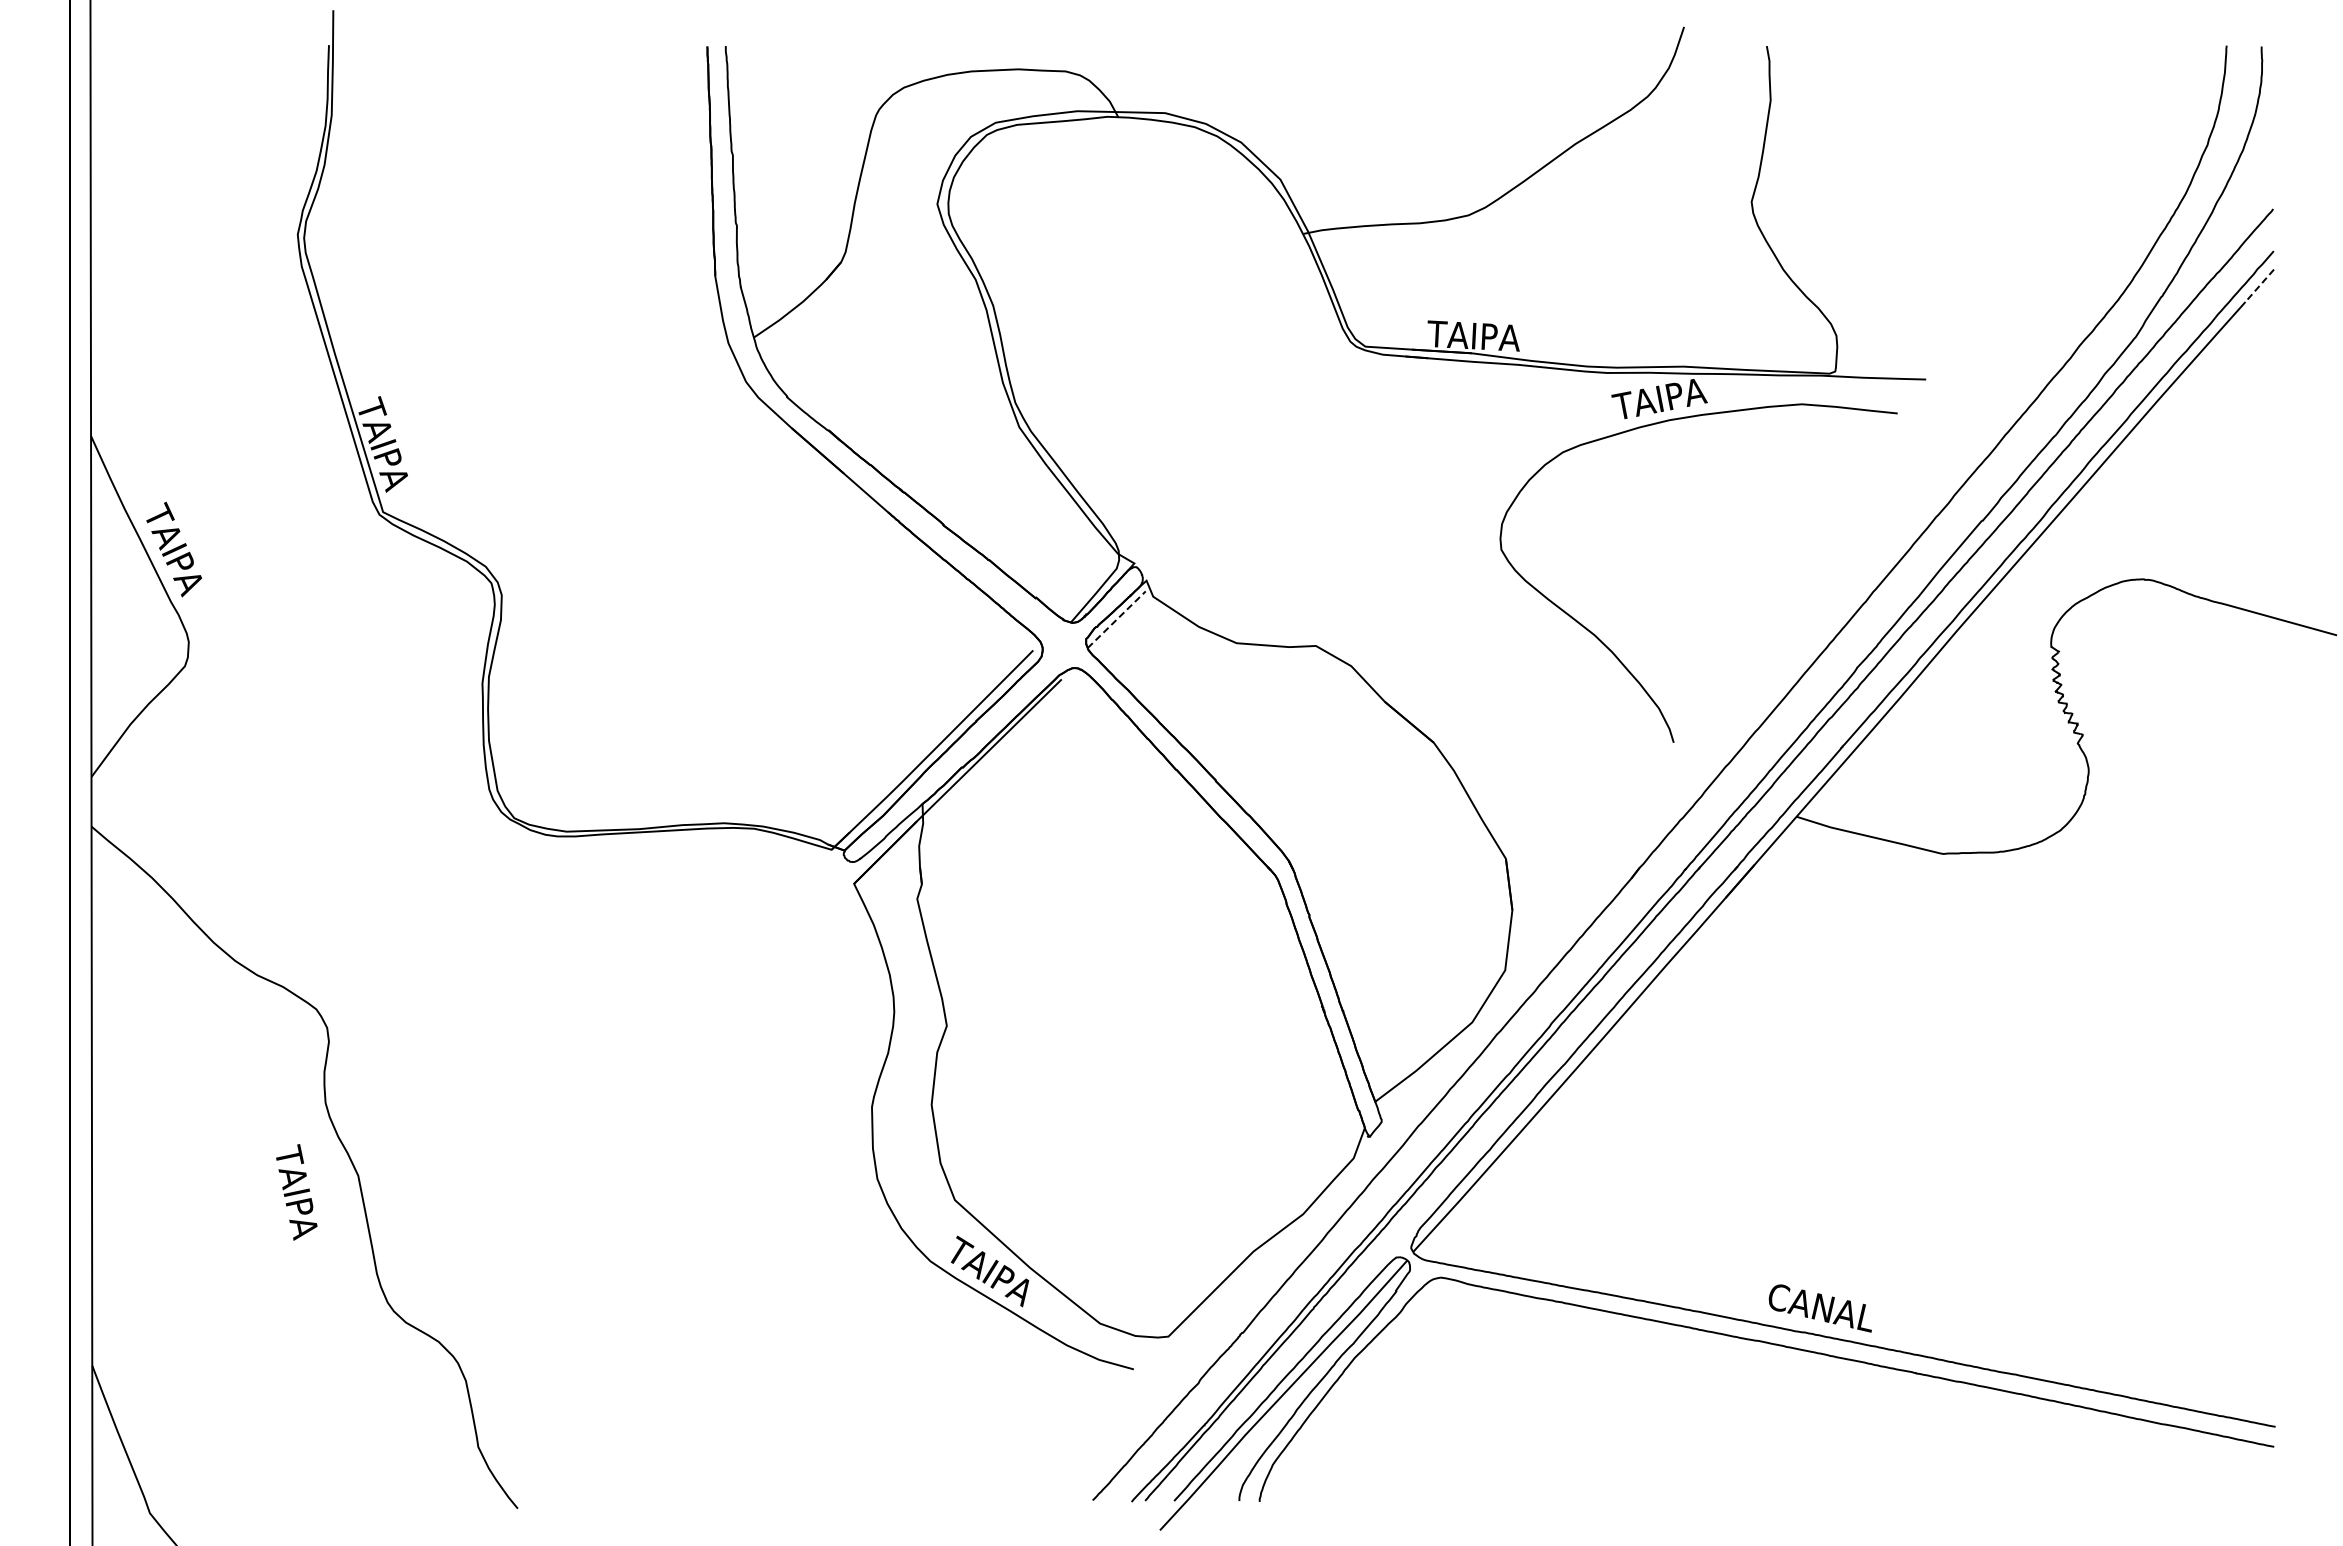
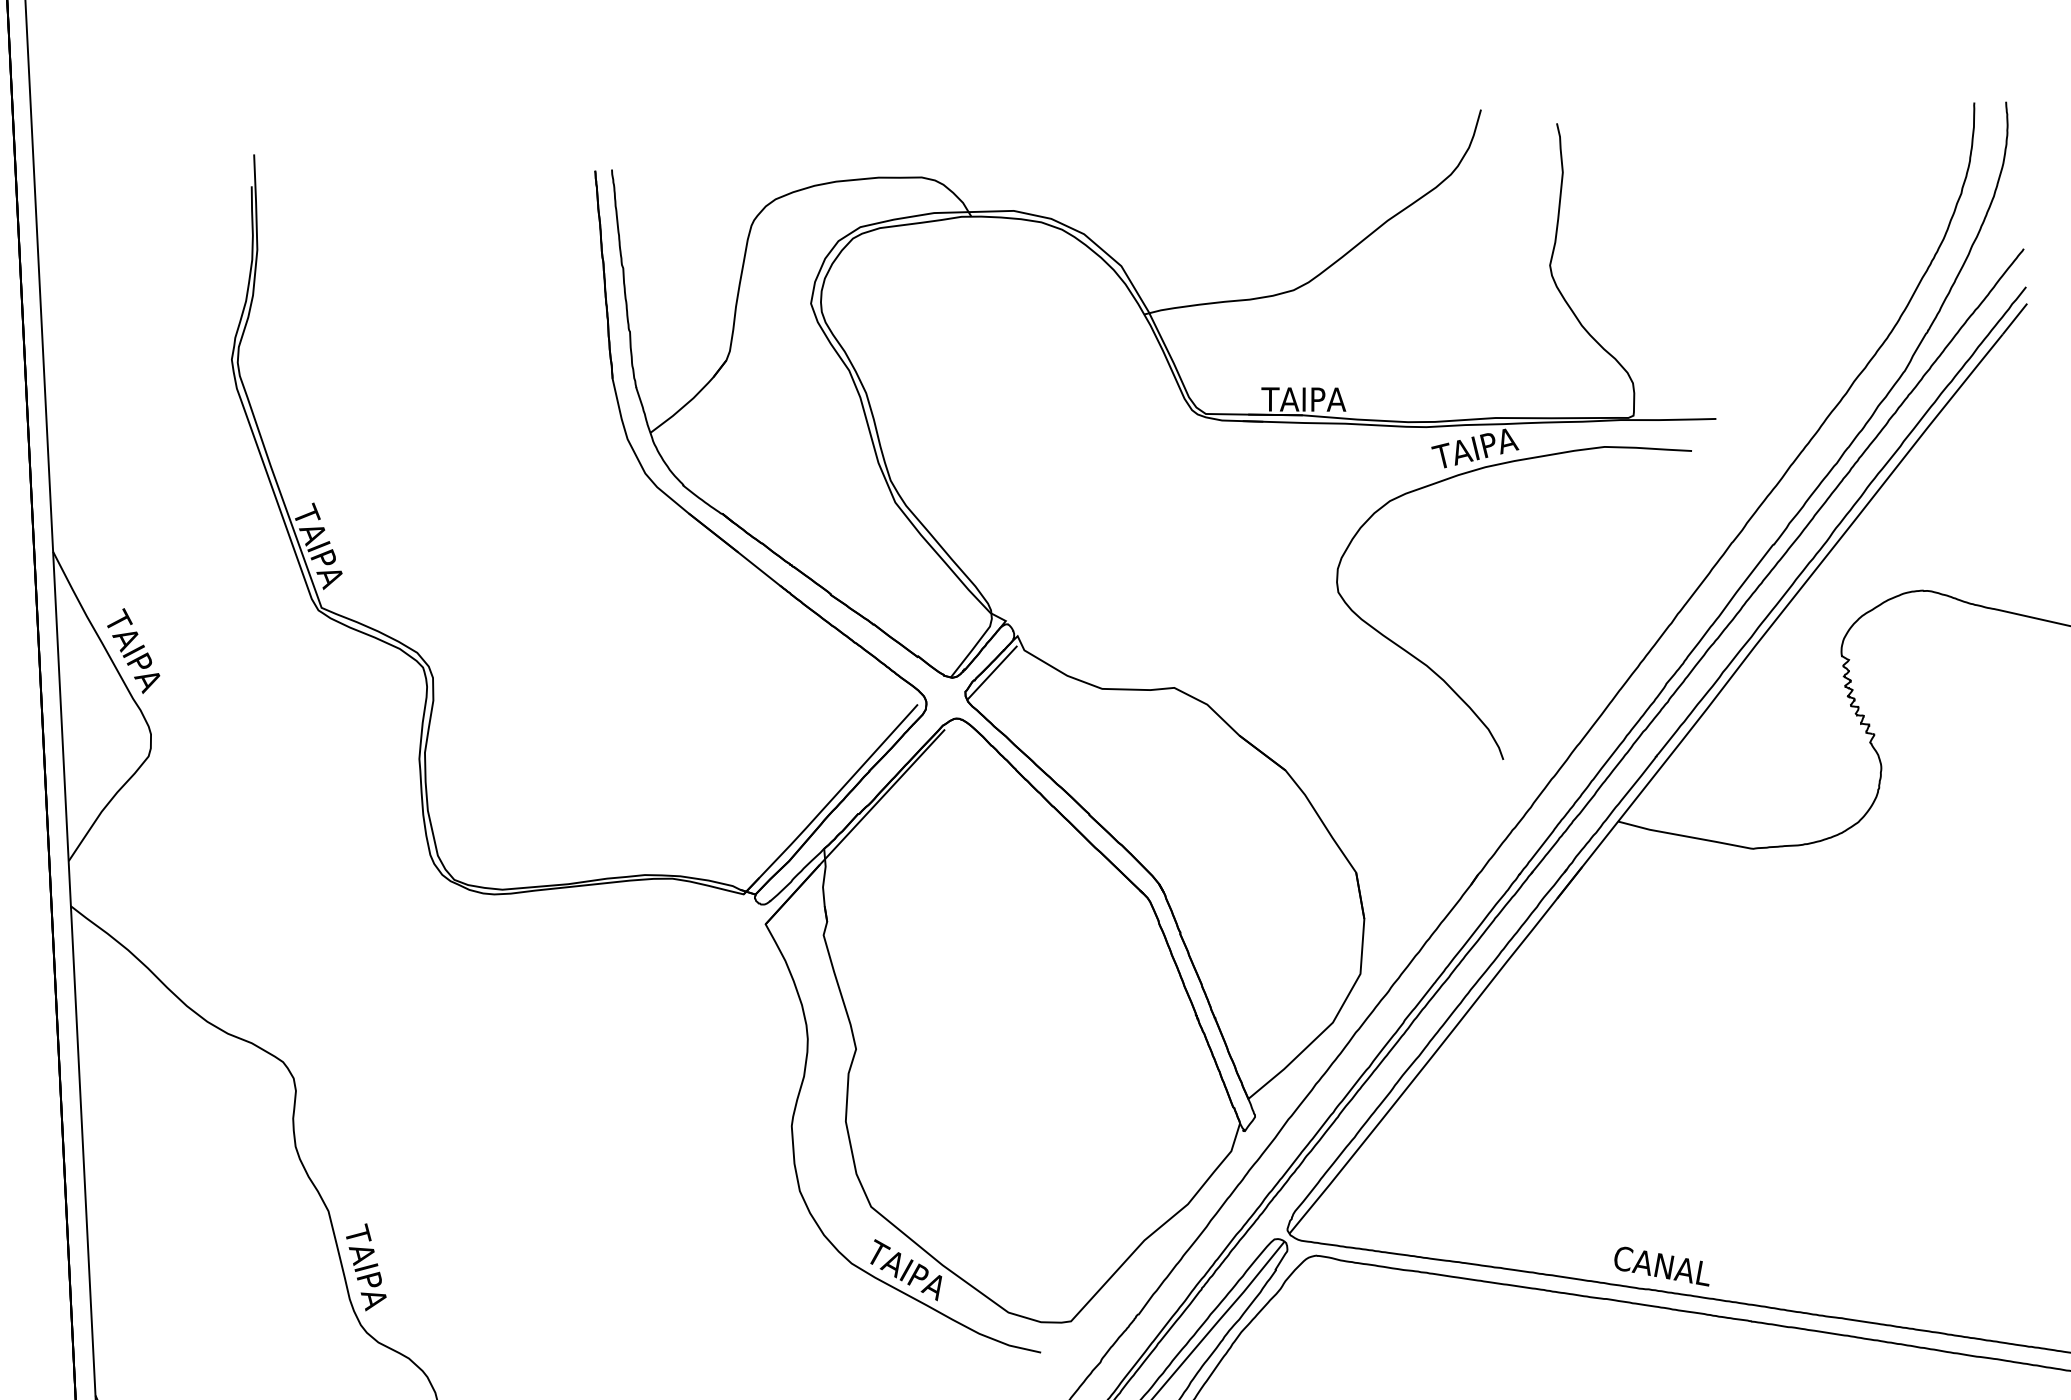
line: (2259, 285) -> (2014, 318), dashed -> solid
line: (1116, 619) -> (992, 672), dashed -> solid
text: (296, 1192) -> (366, 1267), moved

